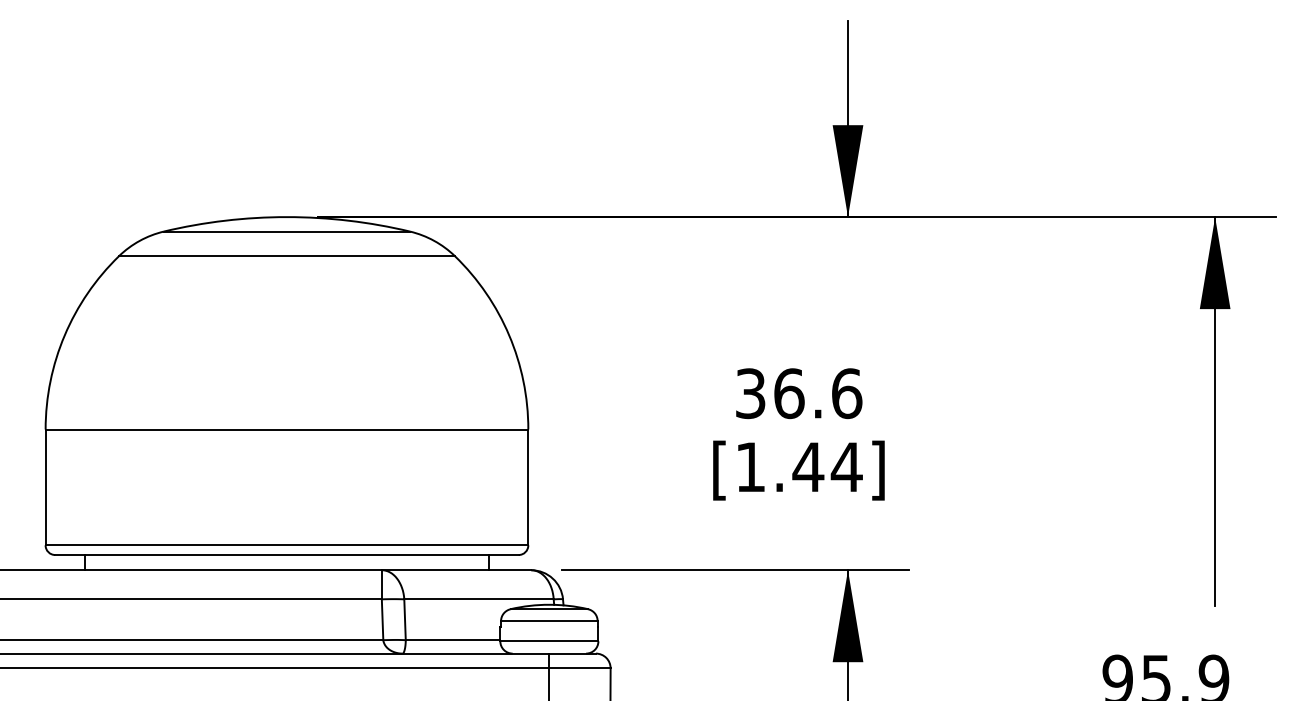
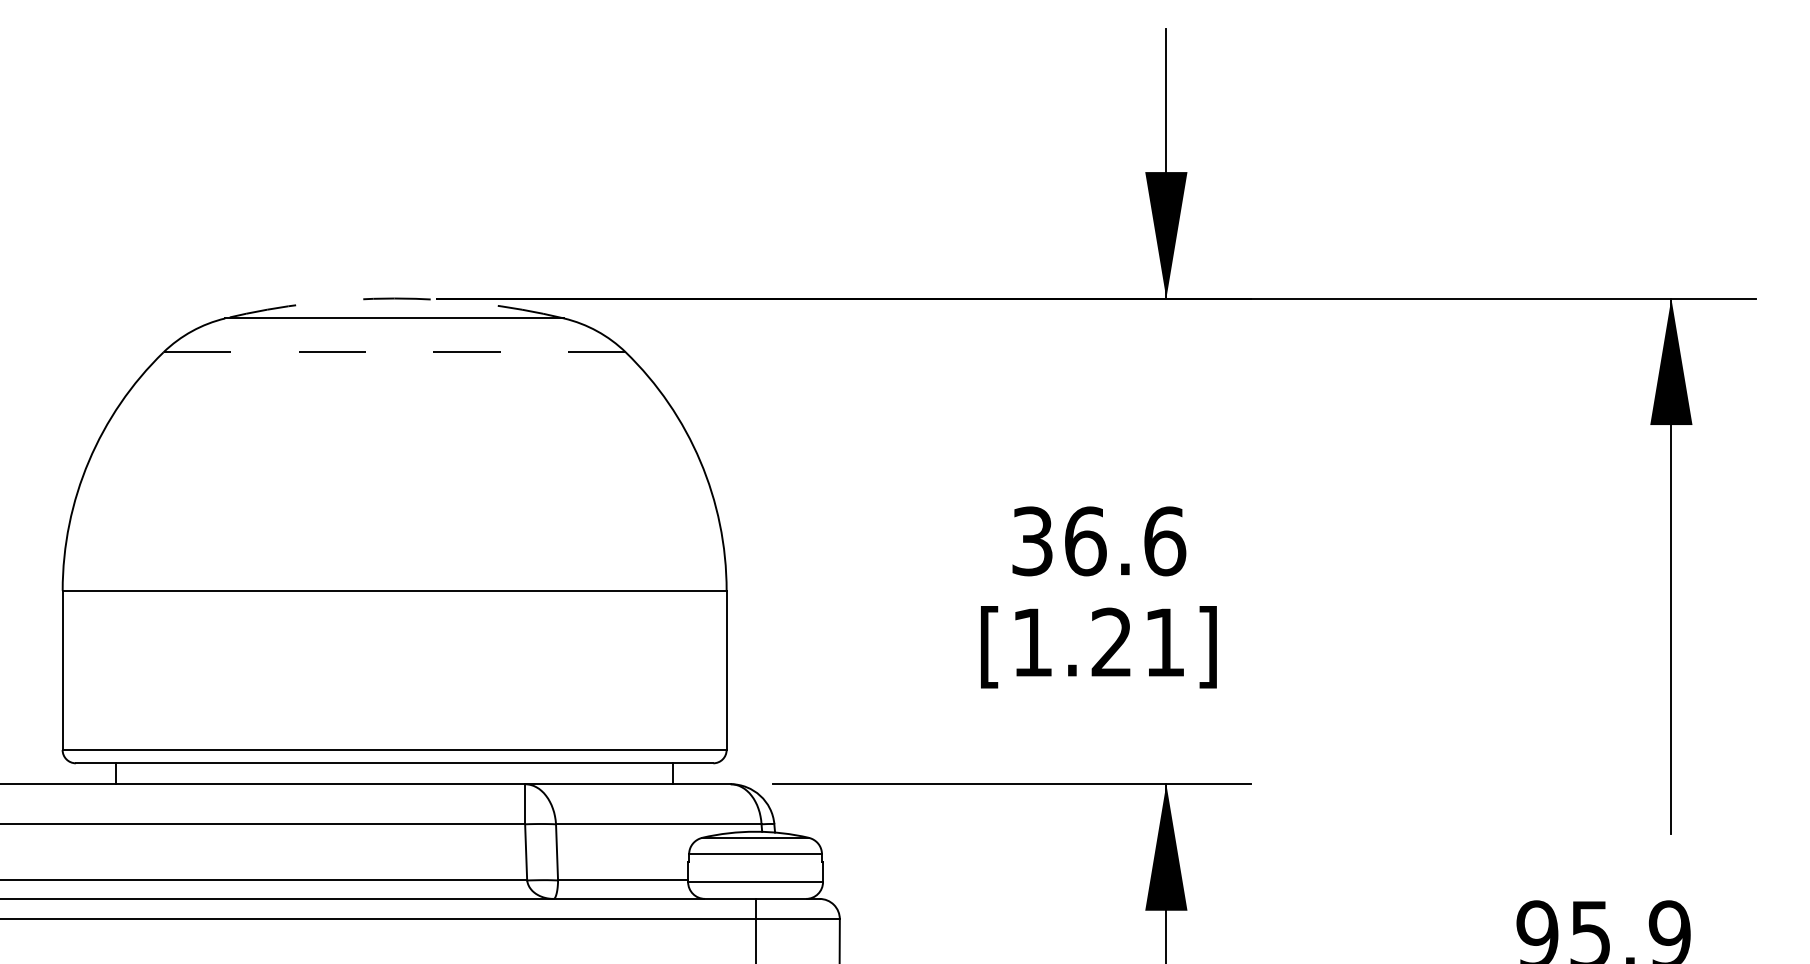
arc: (286, 217) -> (394, 298), solid -> dashed
line: (287, 256) -> (395, 352), solid -> dashed
text: (827, 466) -> (1137, 641), [1.44] -> [1.21]

